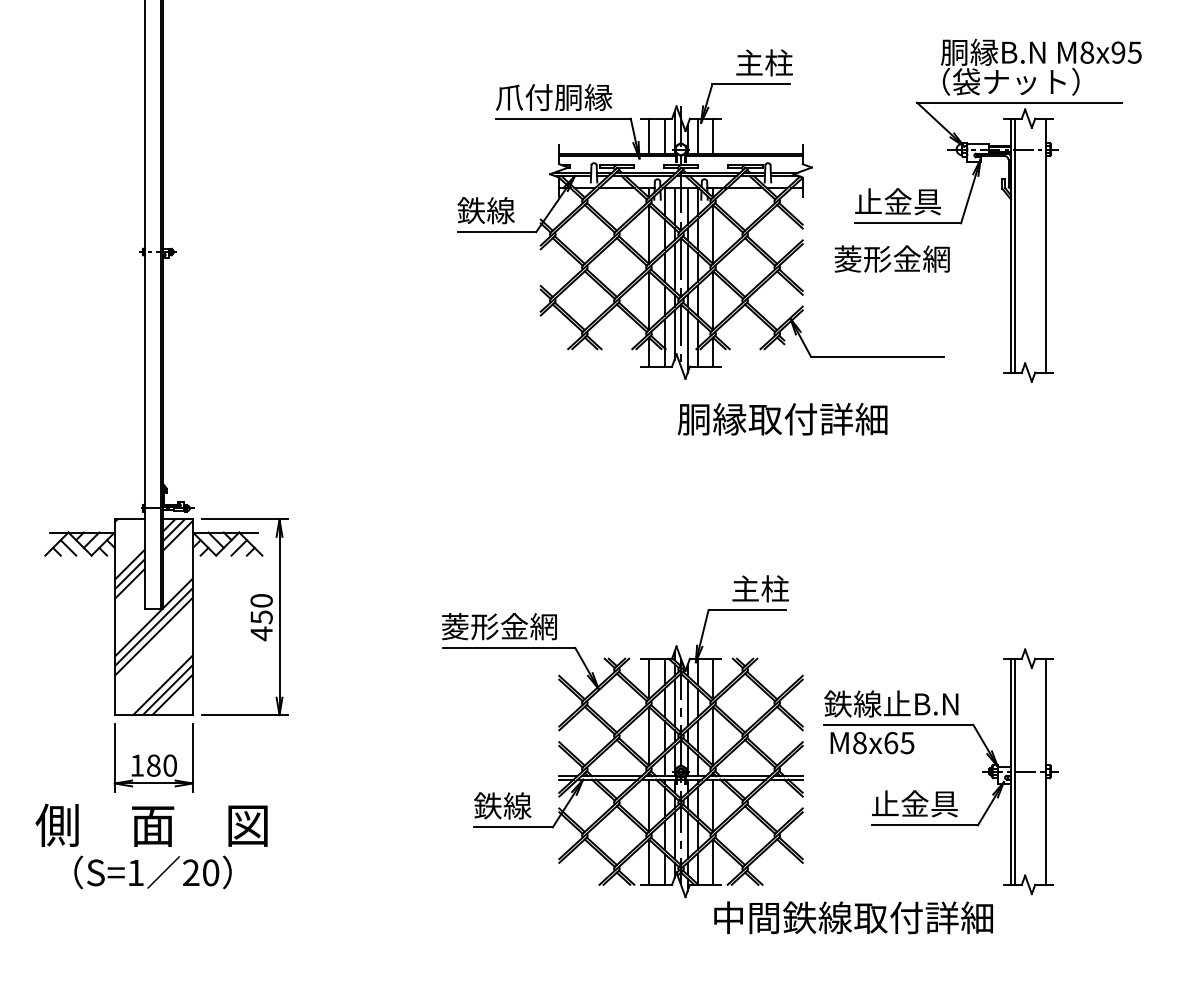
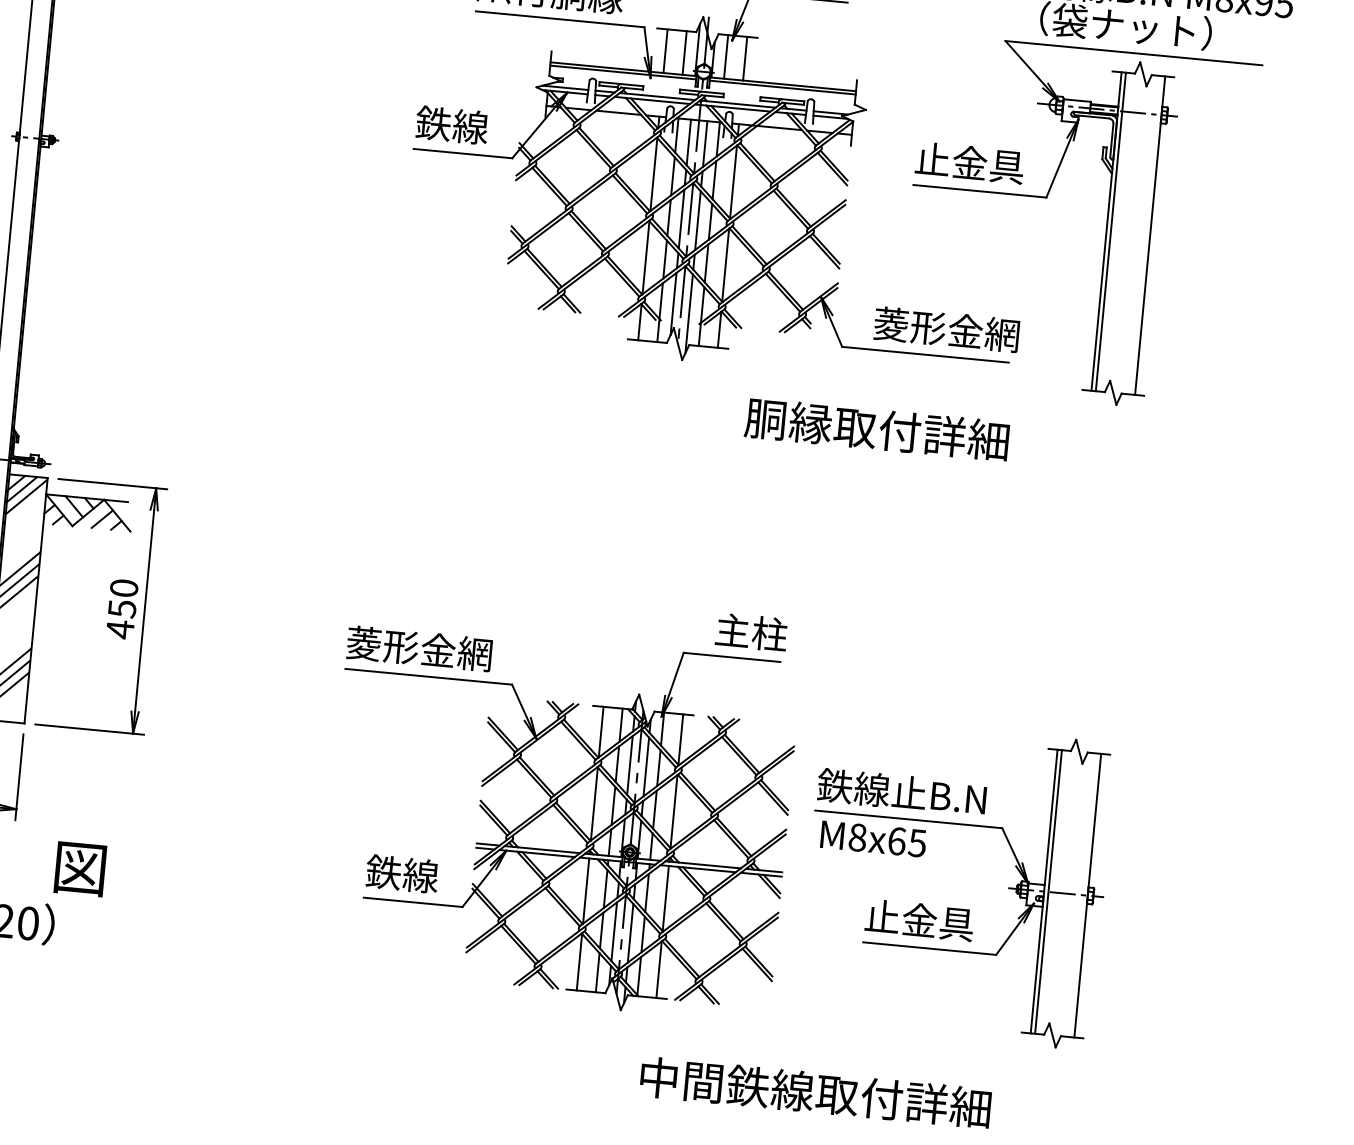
text: (891, 258) -> (945, 328), moved
text: (782, 419) -> (876, 429), moved
text: (853, 917) -> (815, 1092), moved

